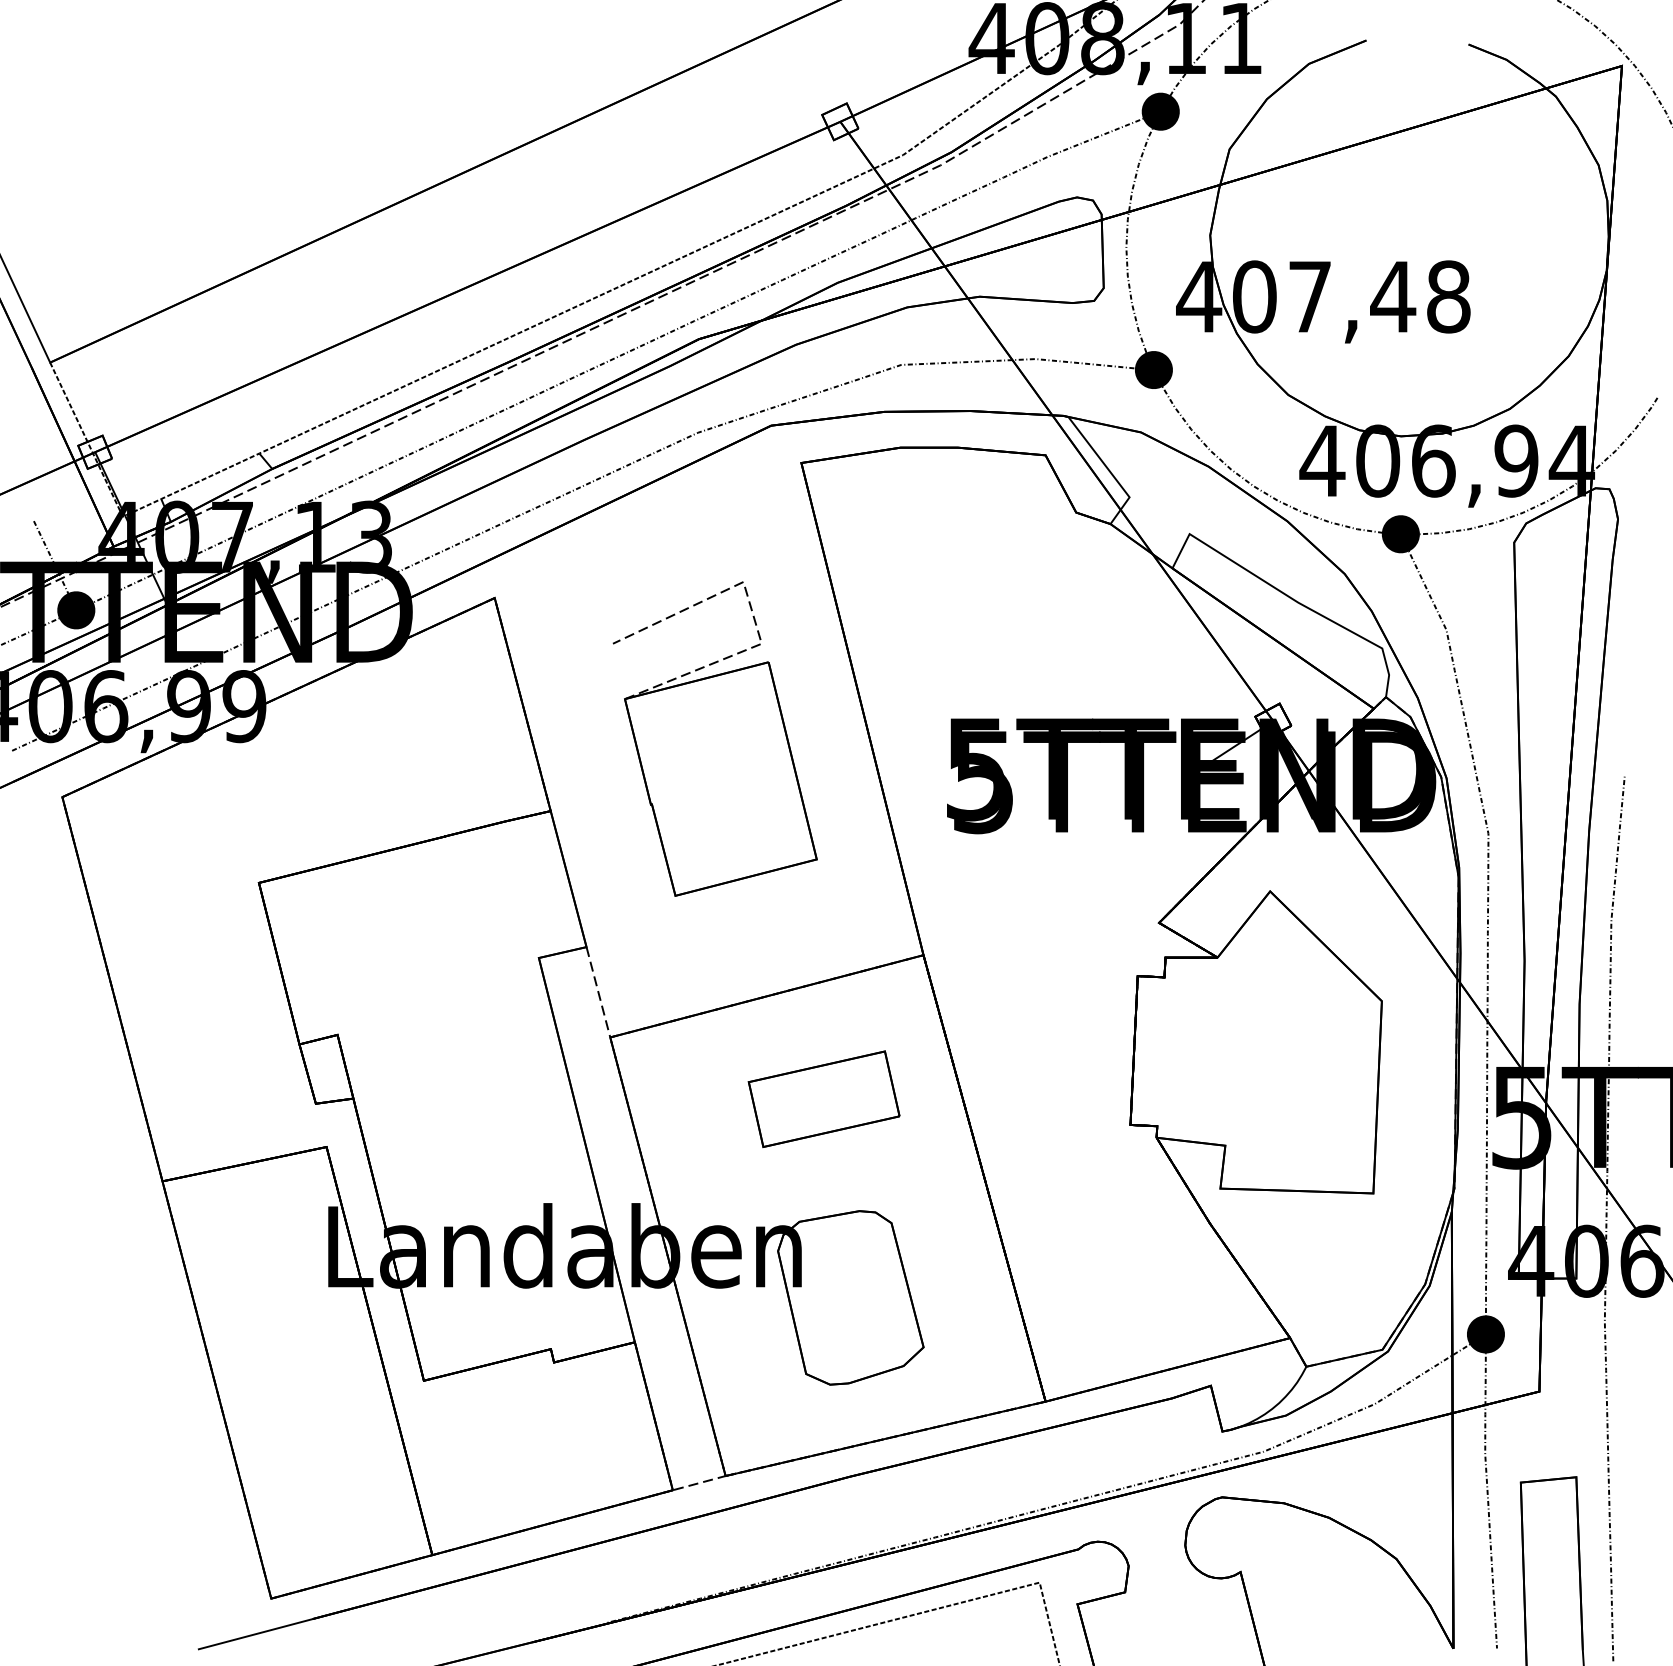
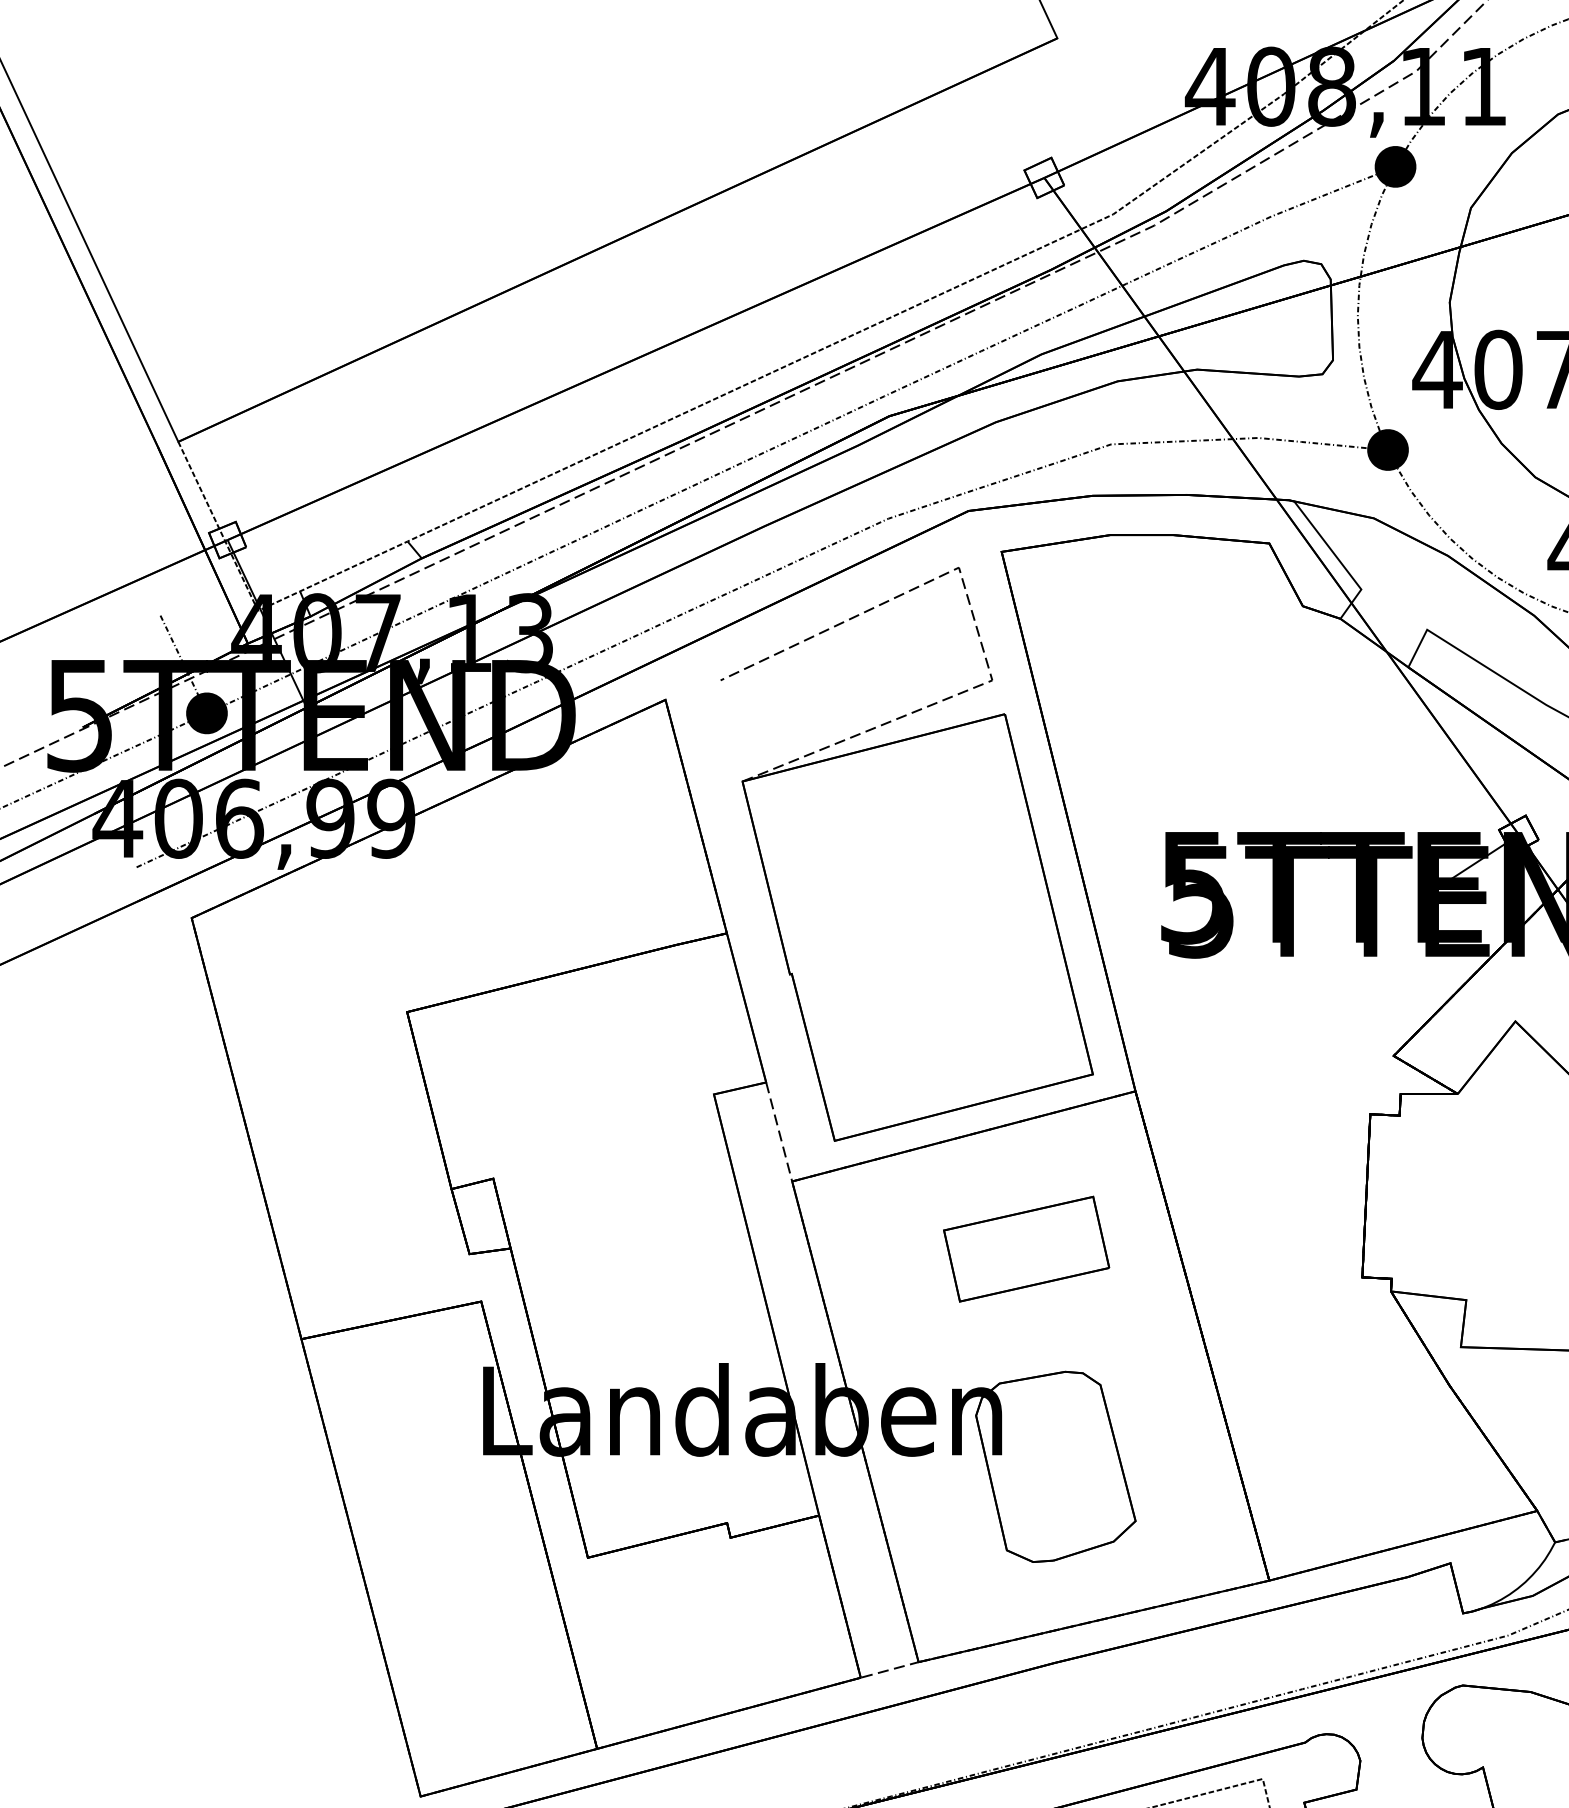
part: (714, 738) -> (906, 853), size x1.67

